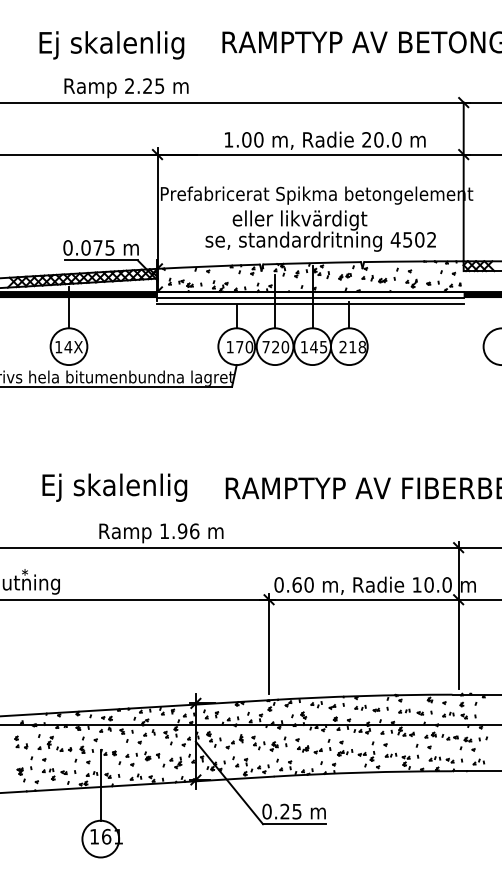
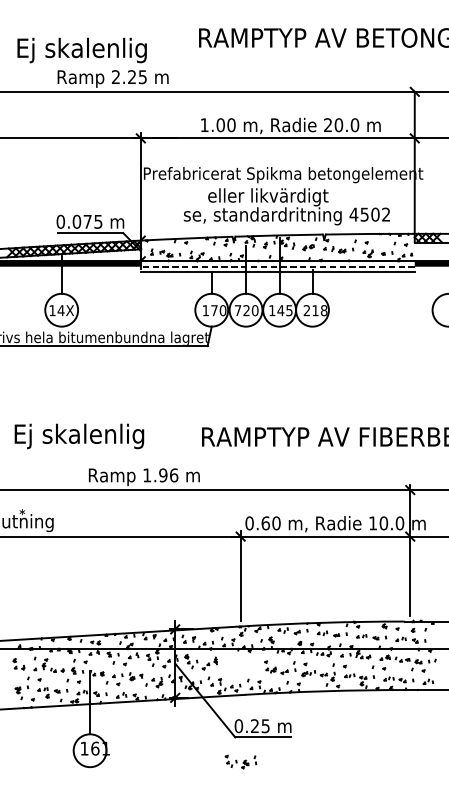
text: (111, 45) -> (81, 50), moved
line: (310, 298) -> (277, 267), solid -> dashed
text: (114, 487) -> (79, 436), moved
part: (269, 743) -> (241, 761), moved

